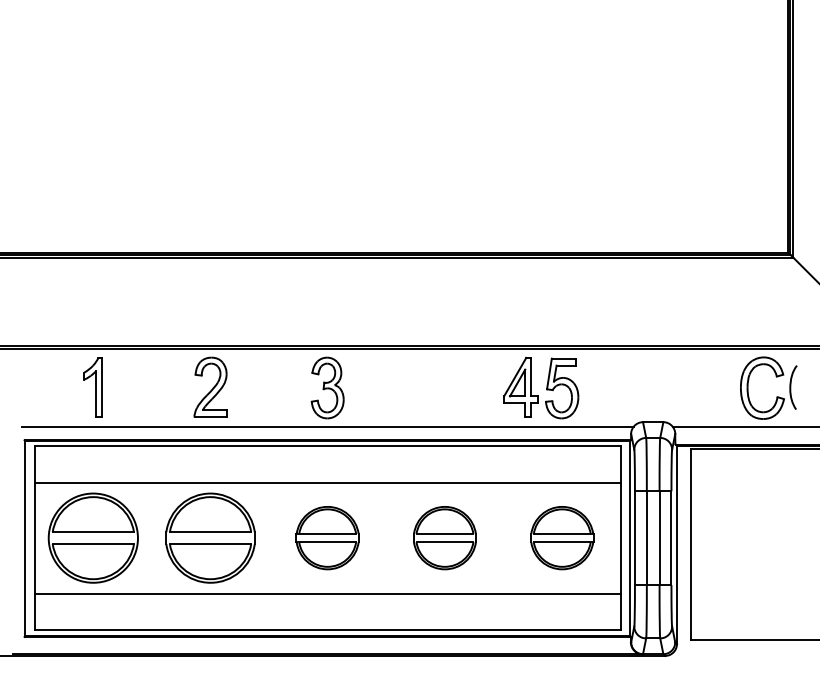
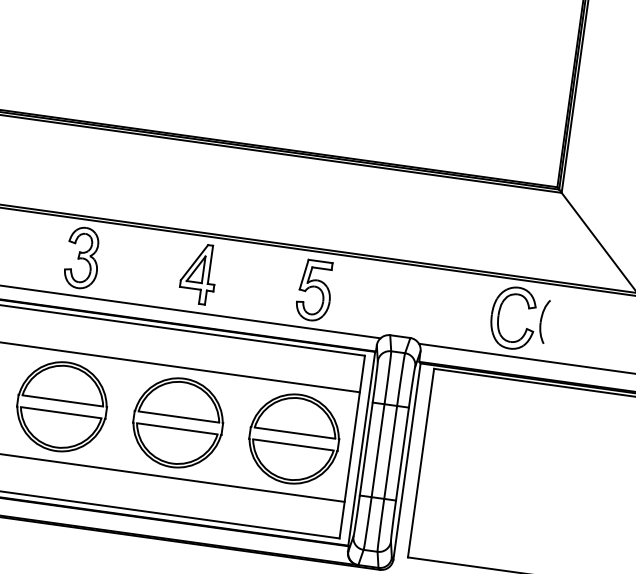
part: (520, 387) -> (198, 273), moved
part: (327, 537) -> (61, 406), size x1.43
part: (444, 537) -> (177, 422), size x1.43
part: (562, 537) -> (294, 438), size x1.43

